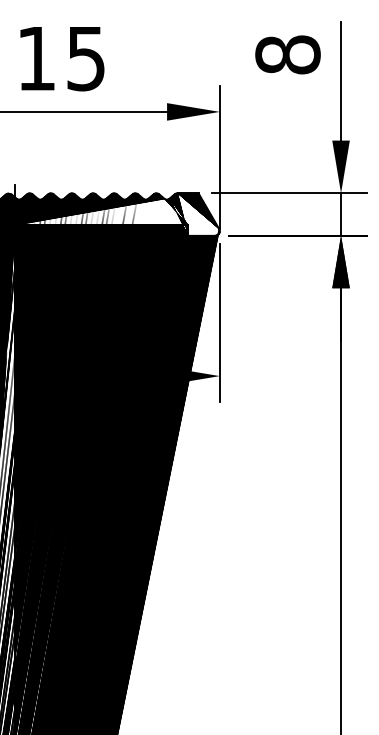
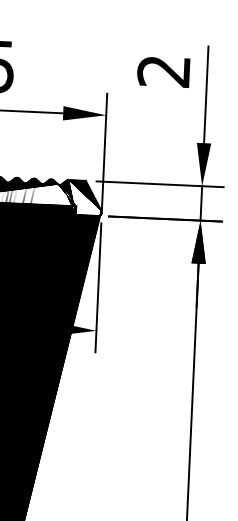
text: (287, 54) -> (163, 70), 8 -> 2

